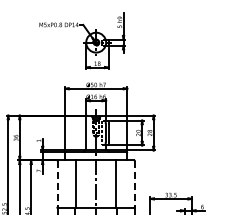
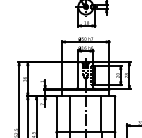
line: (57, 184) -> (56, 114), dashed -> solid
line: (134, 184) -> (114, 114), dashed -> solid

